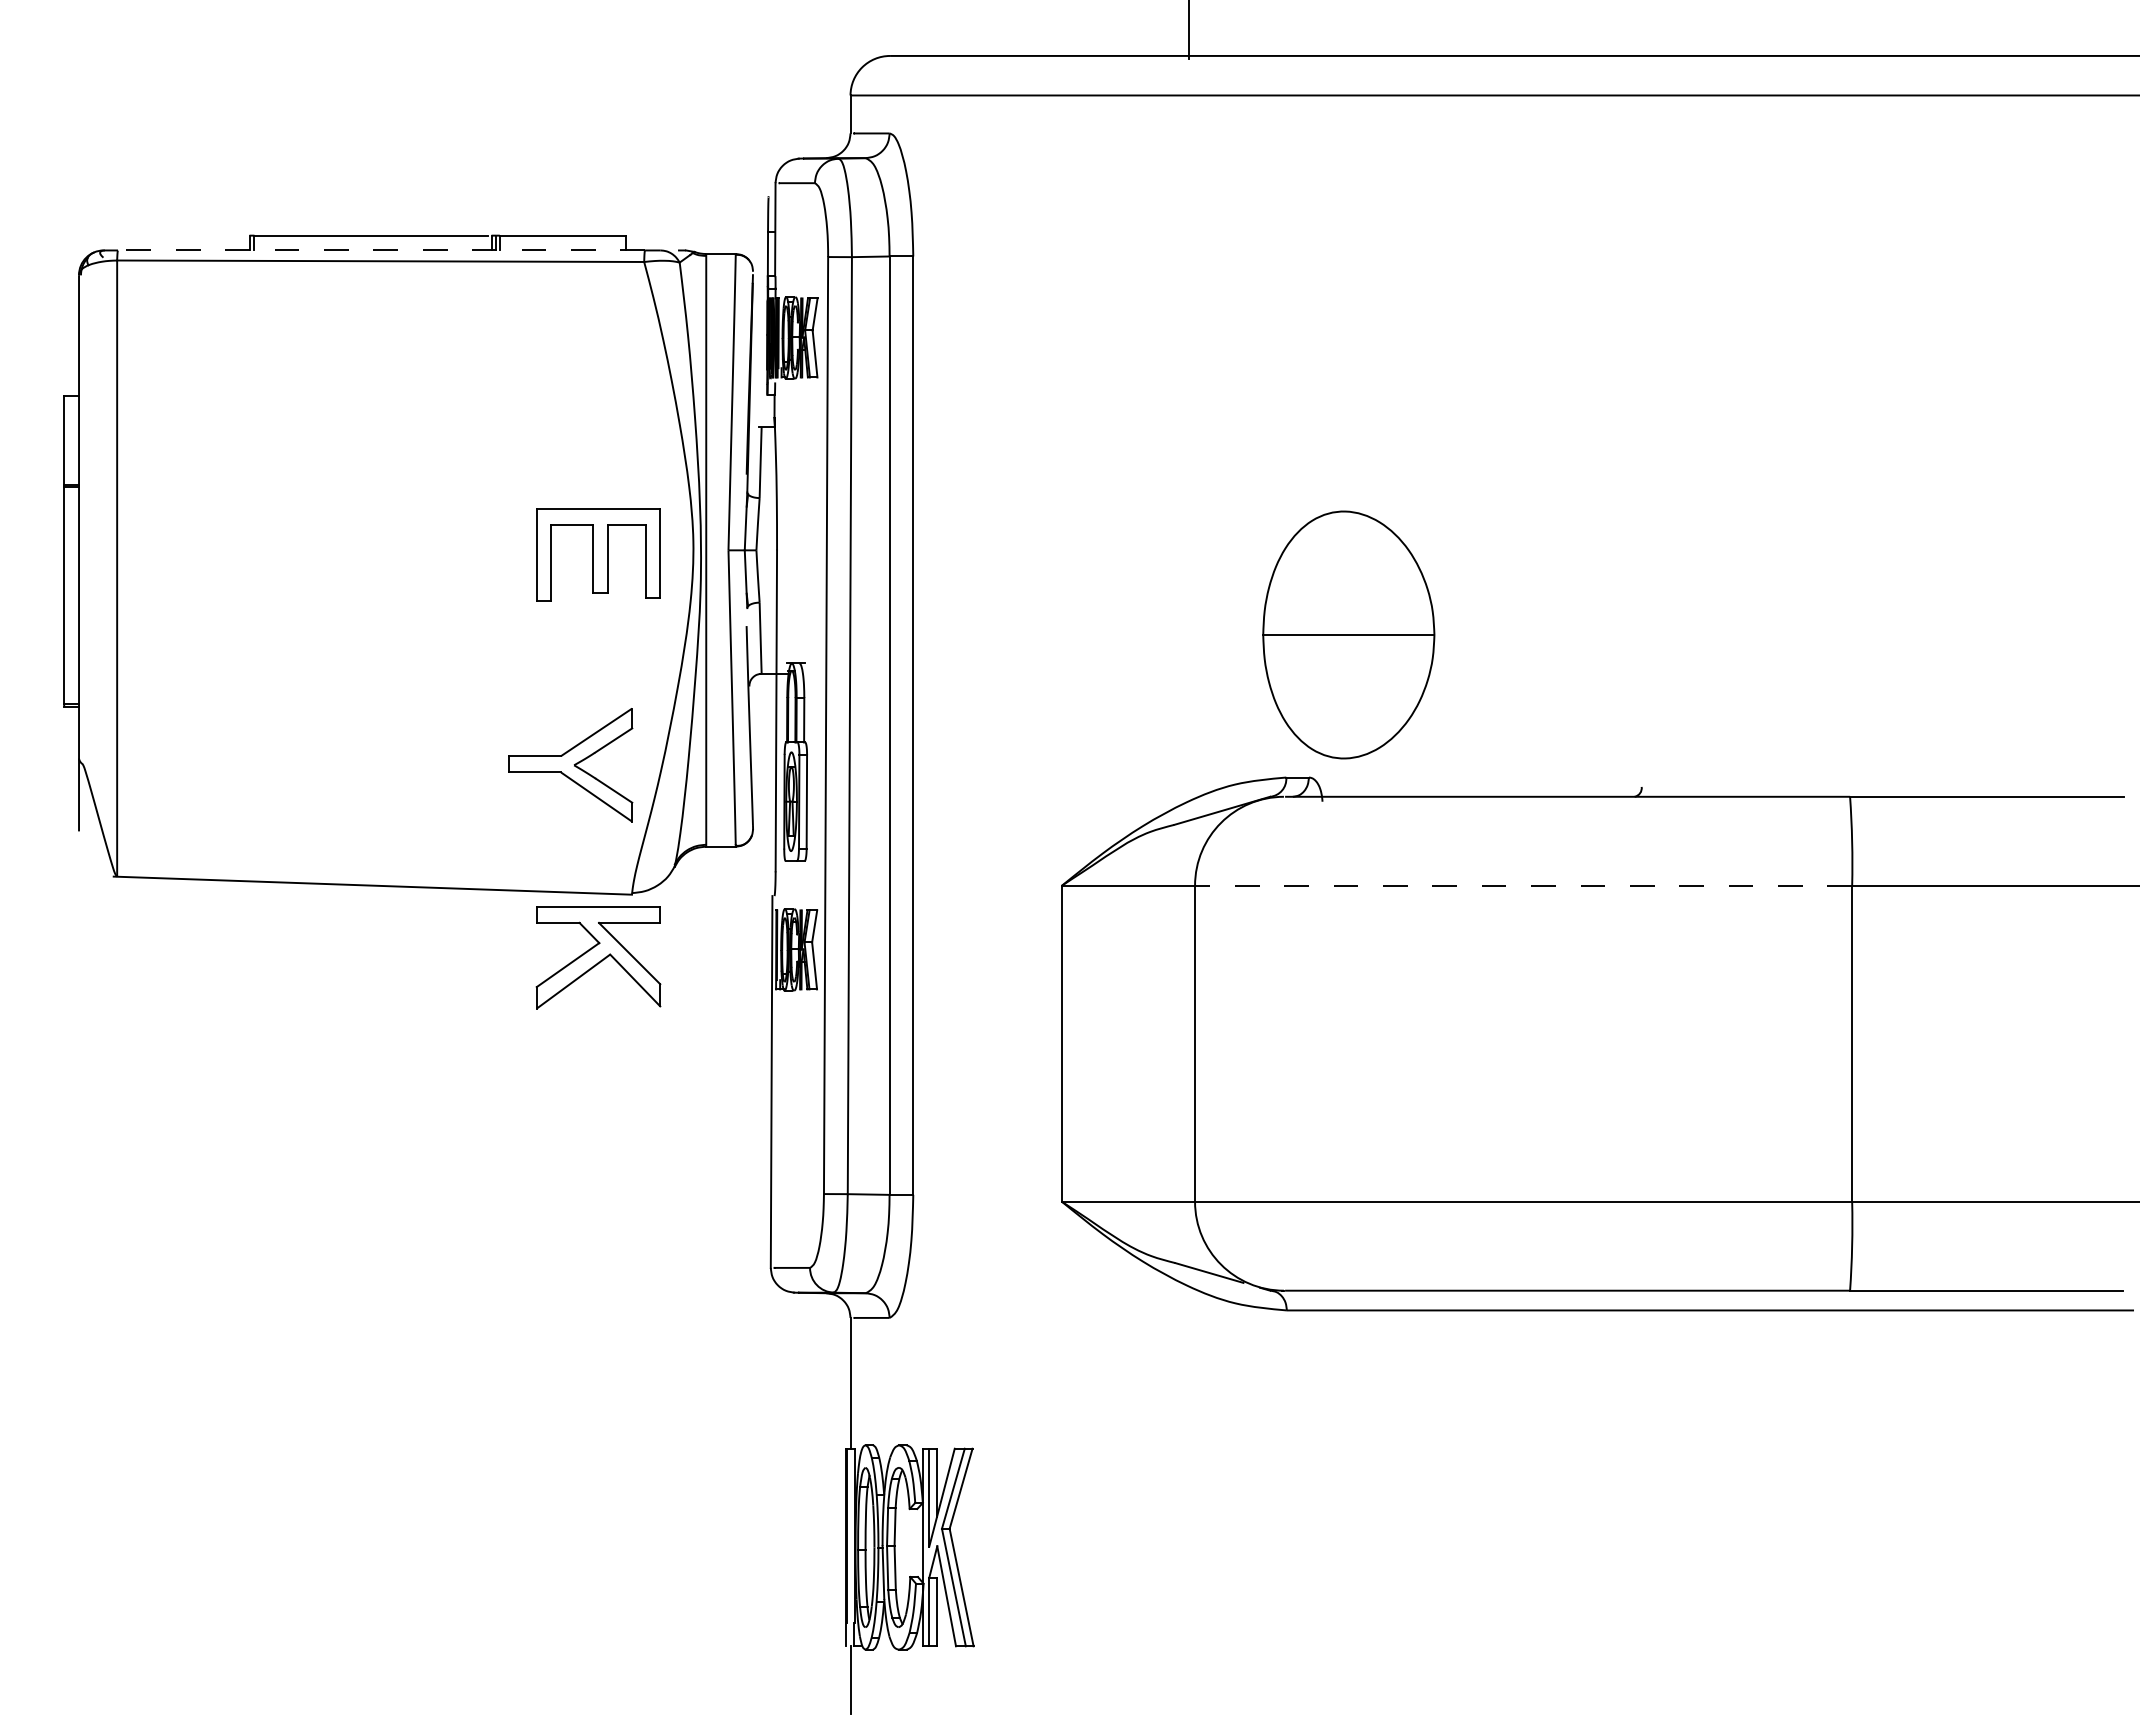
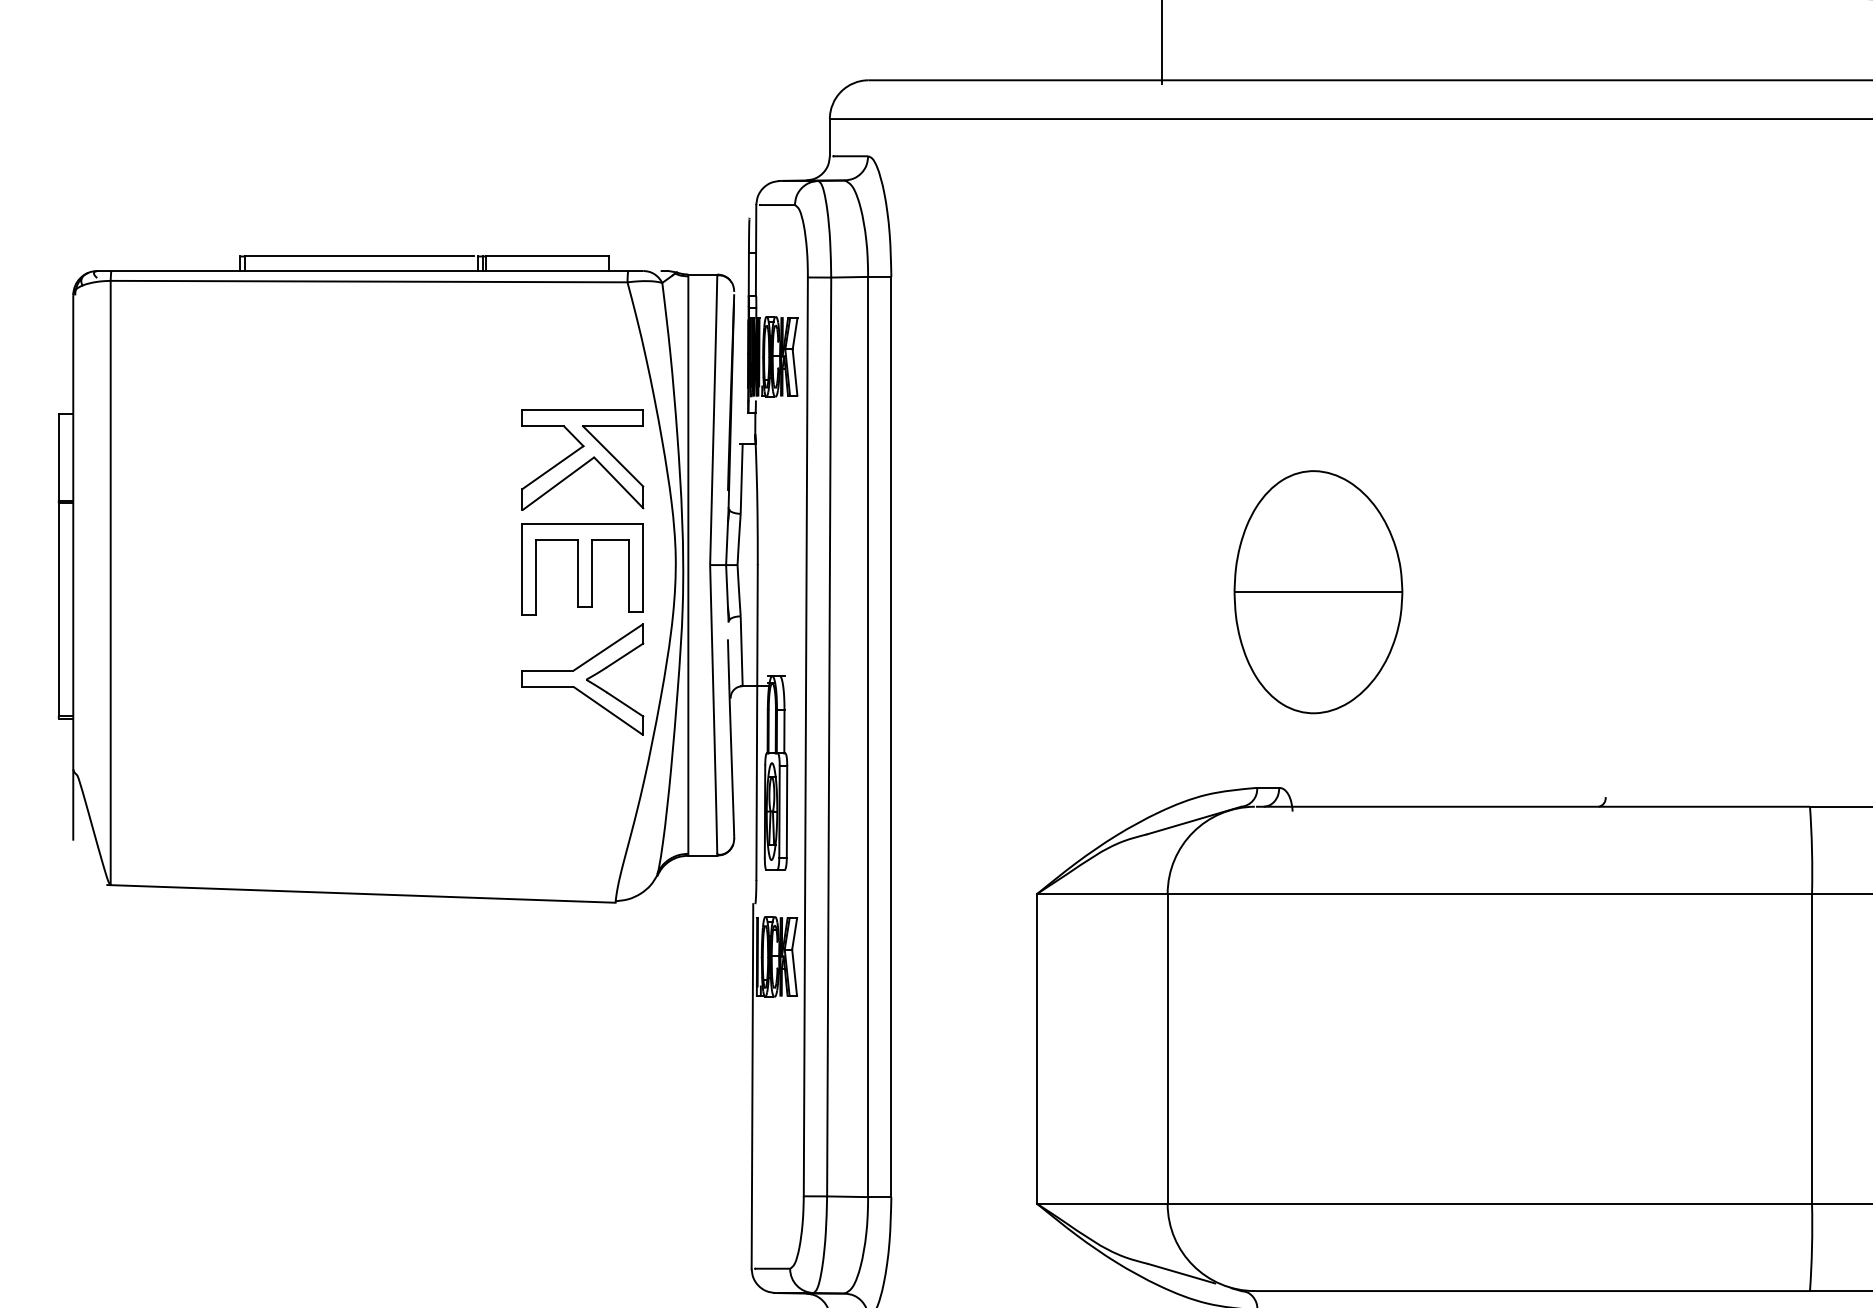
line: (381, 250) -> (369, 271), dashed -> solid
part: (1348, 634) -> (1318, 591), moved
part: (570, 765) -> (582, 679), moved
line: (1523, 885) -> (1489, 893), dashed -> solid
part: (598, 957) -> (582, 460), moved

